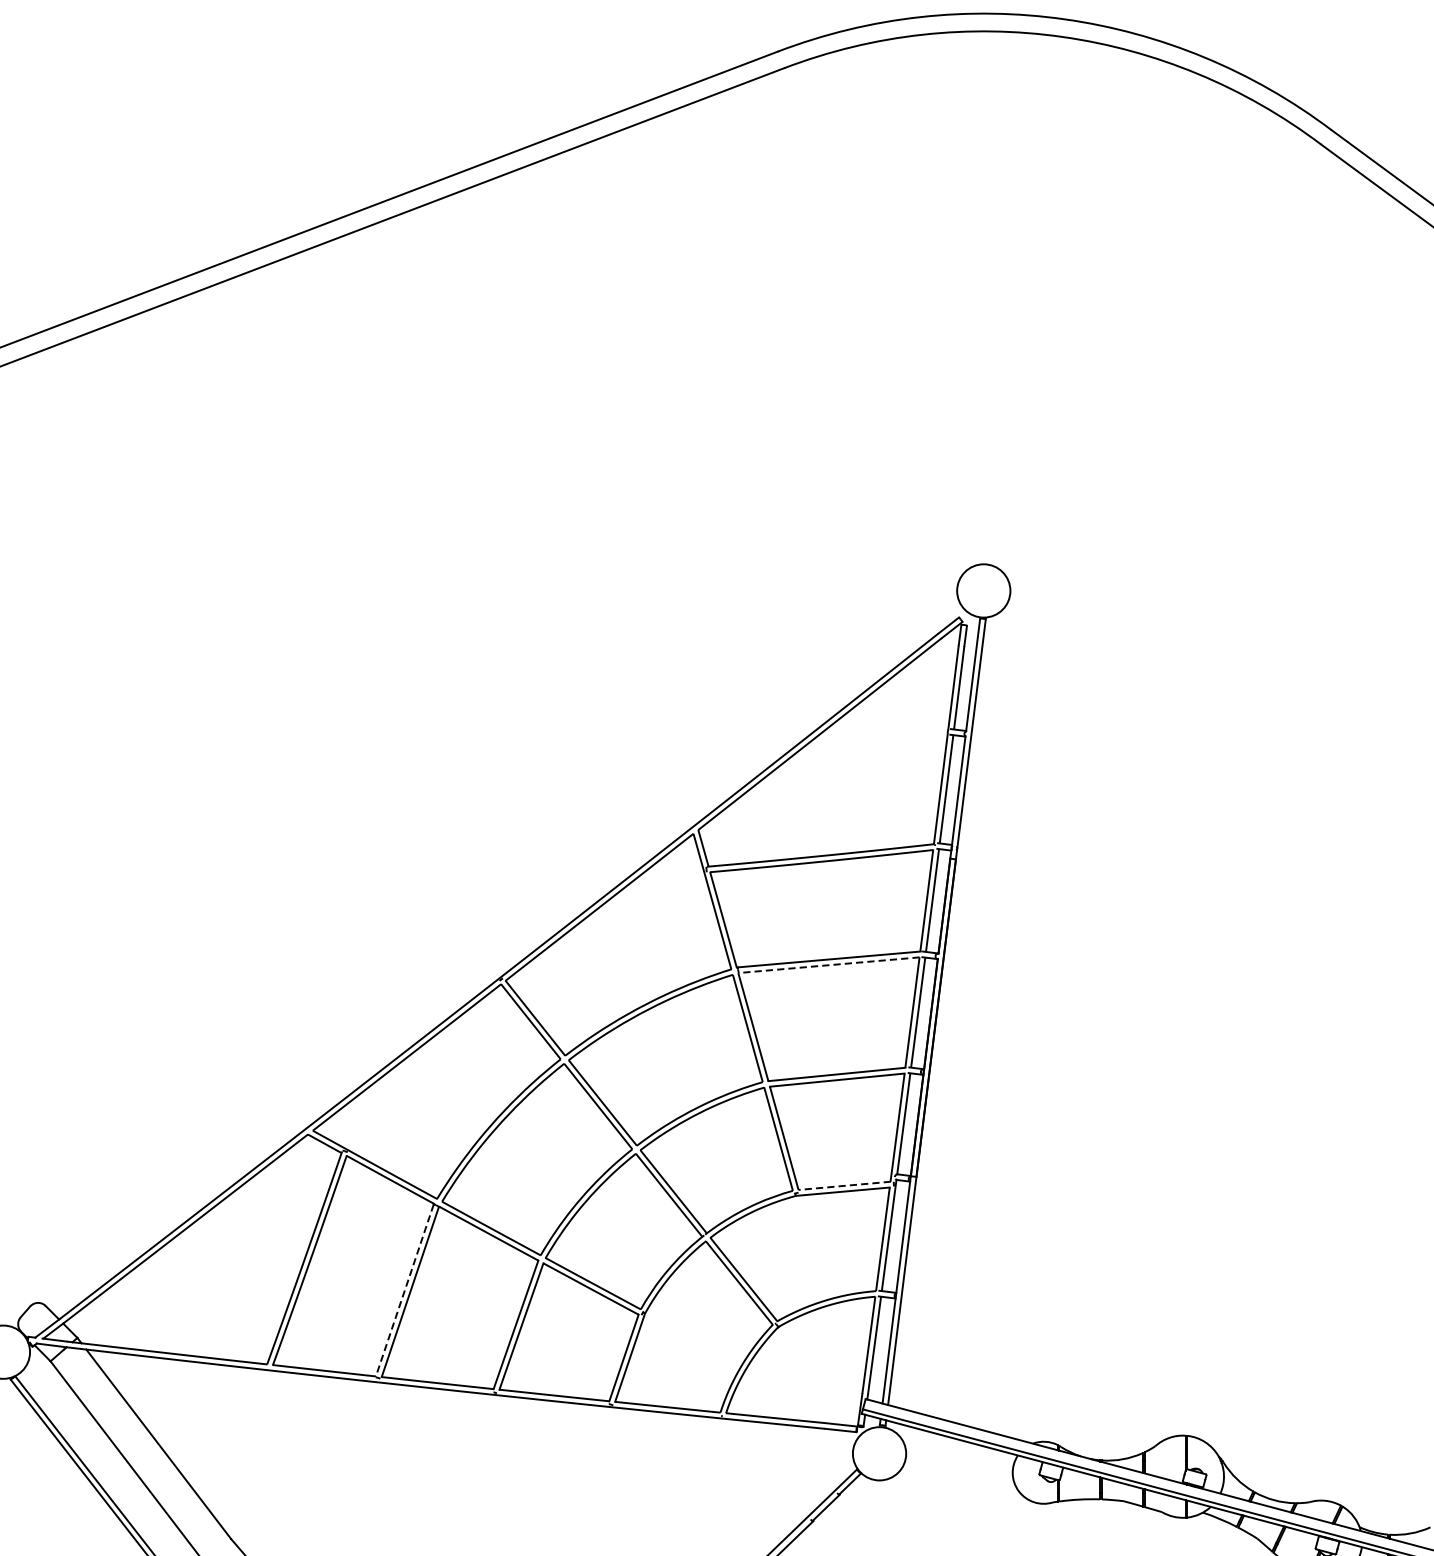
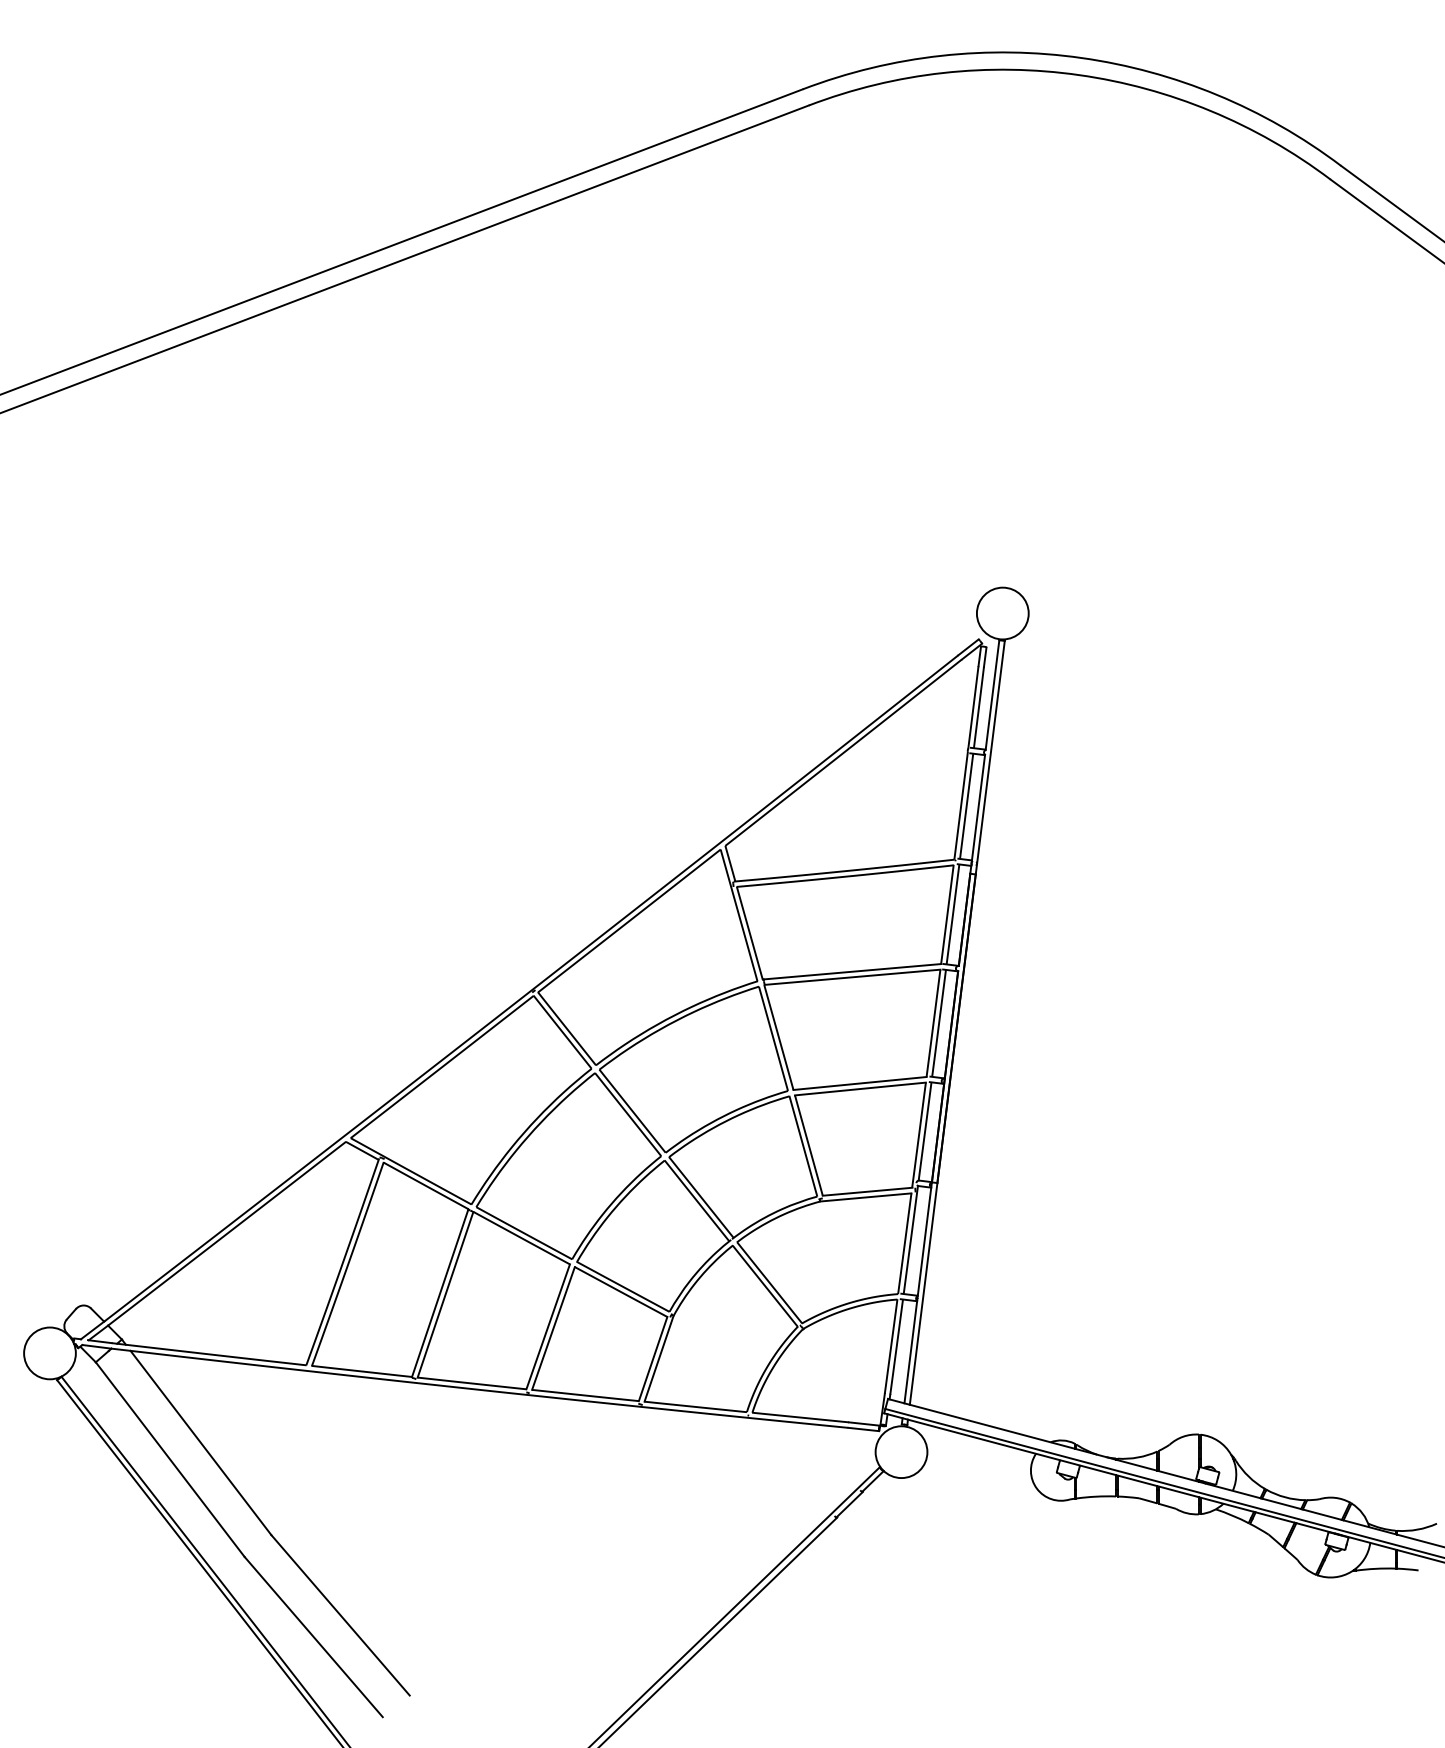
line: (829, 965) -> (852, 977), dashed -> solid
line: (844, 1185) -> (867, 1191), dashed -> solid
line: (404, 1291) -> (439, 1294), dashed -> solid

